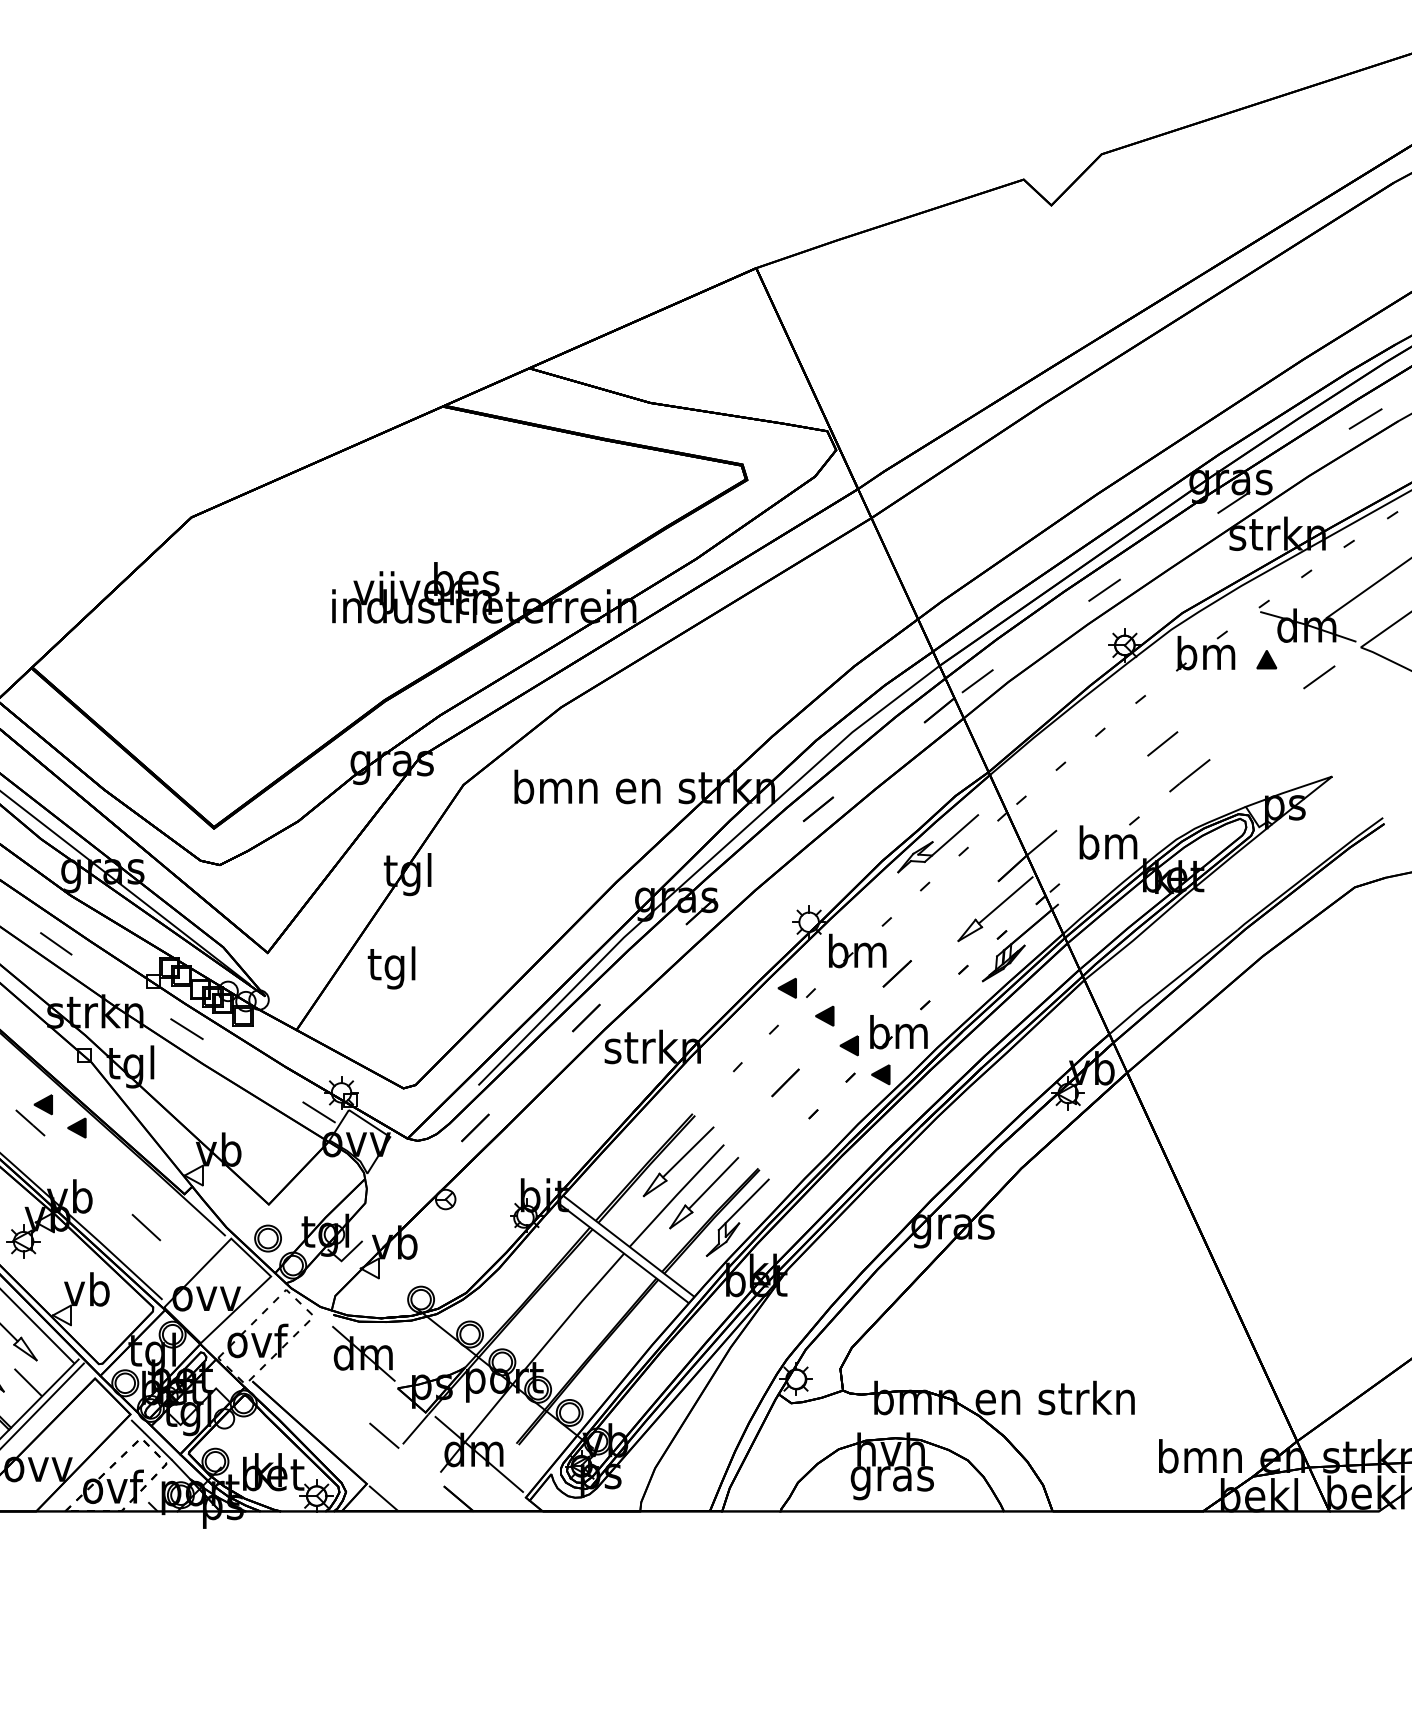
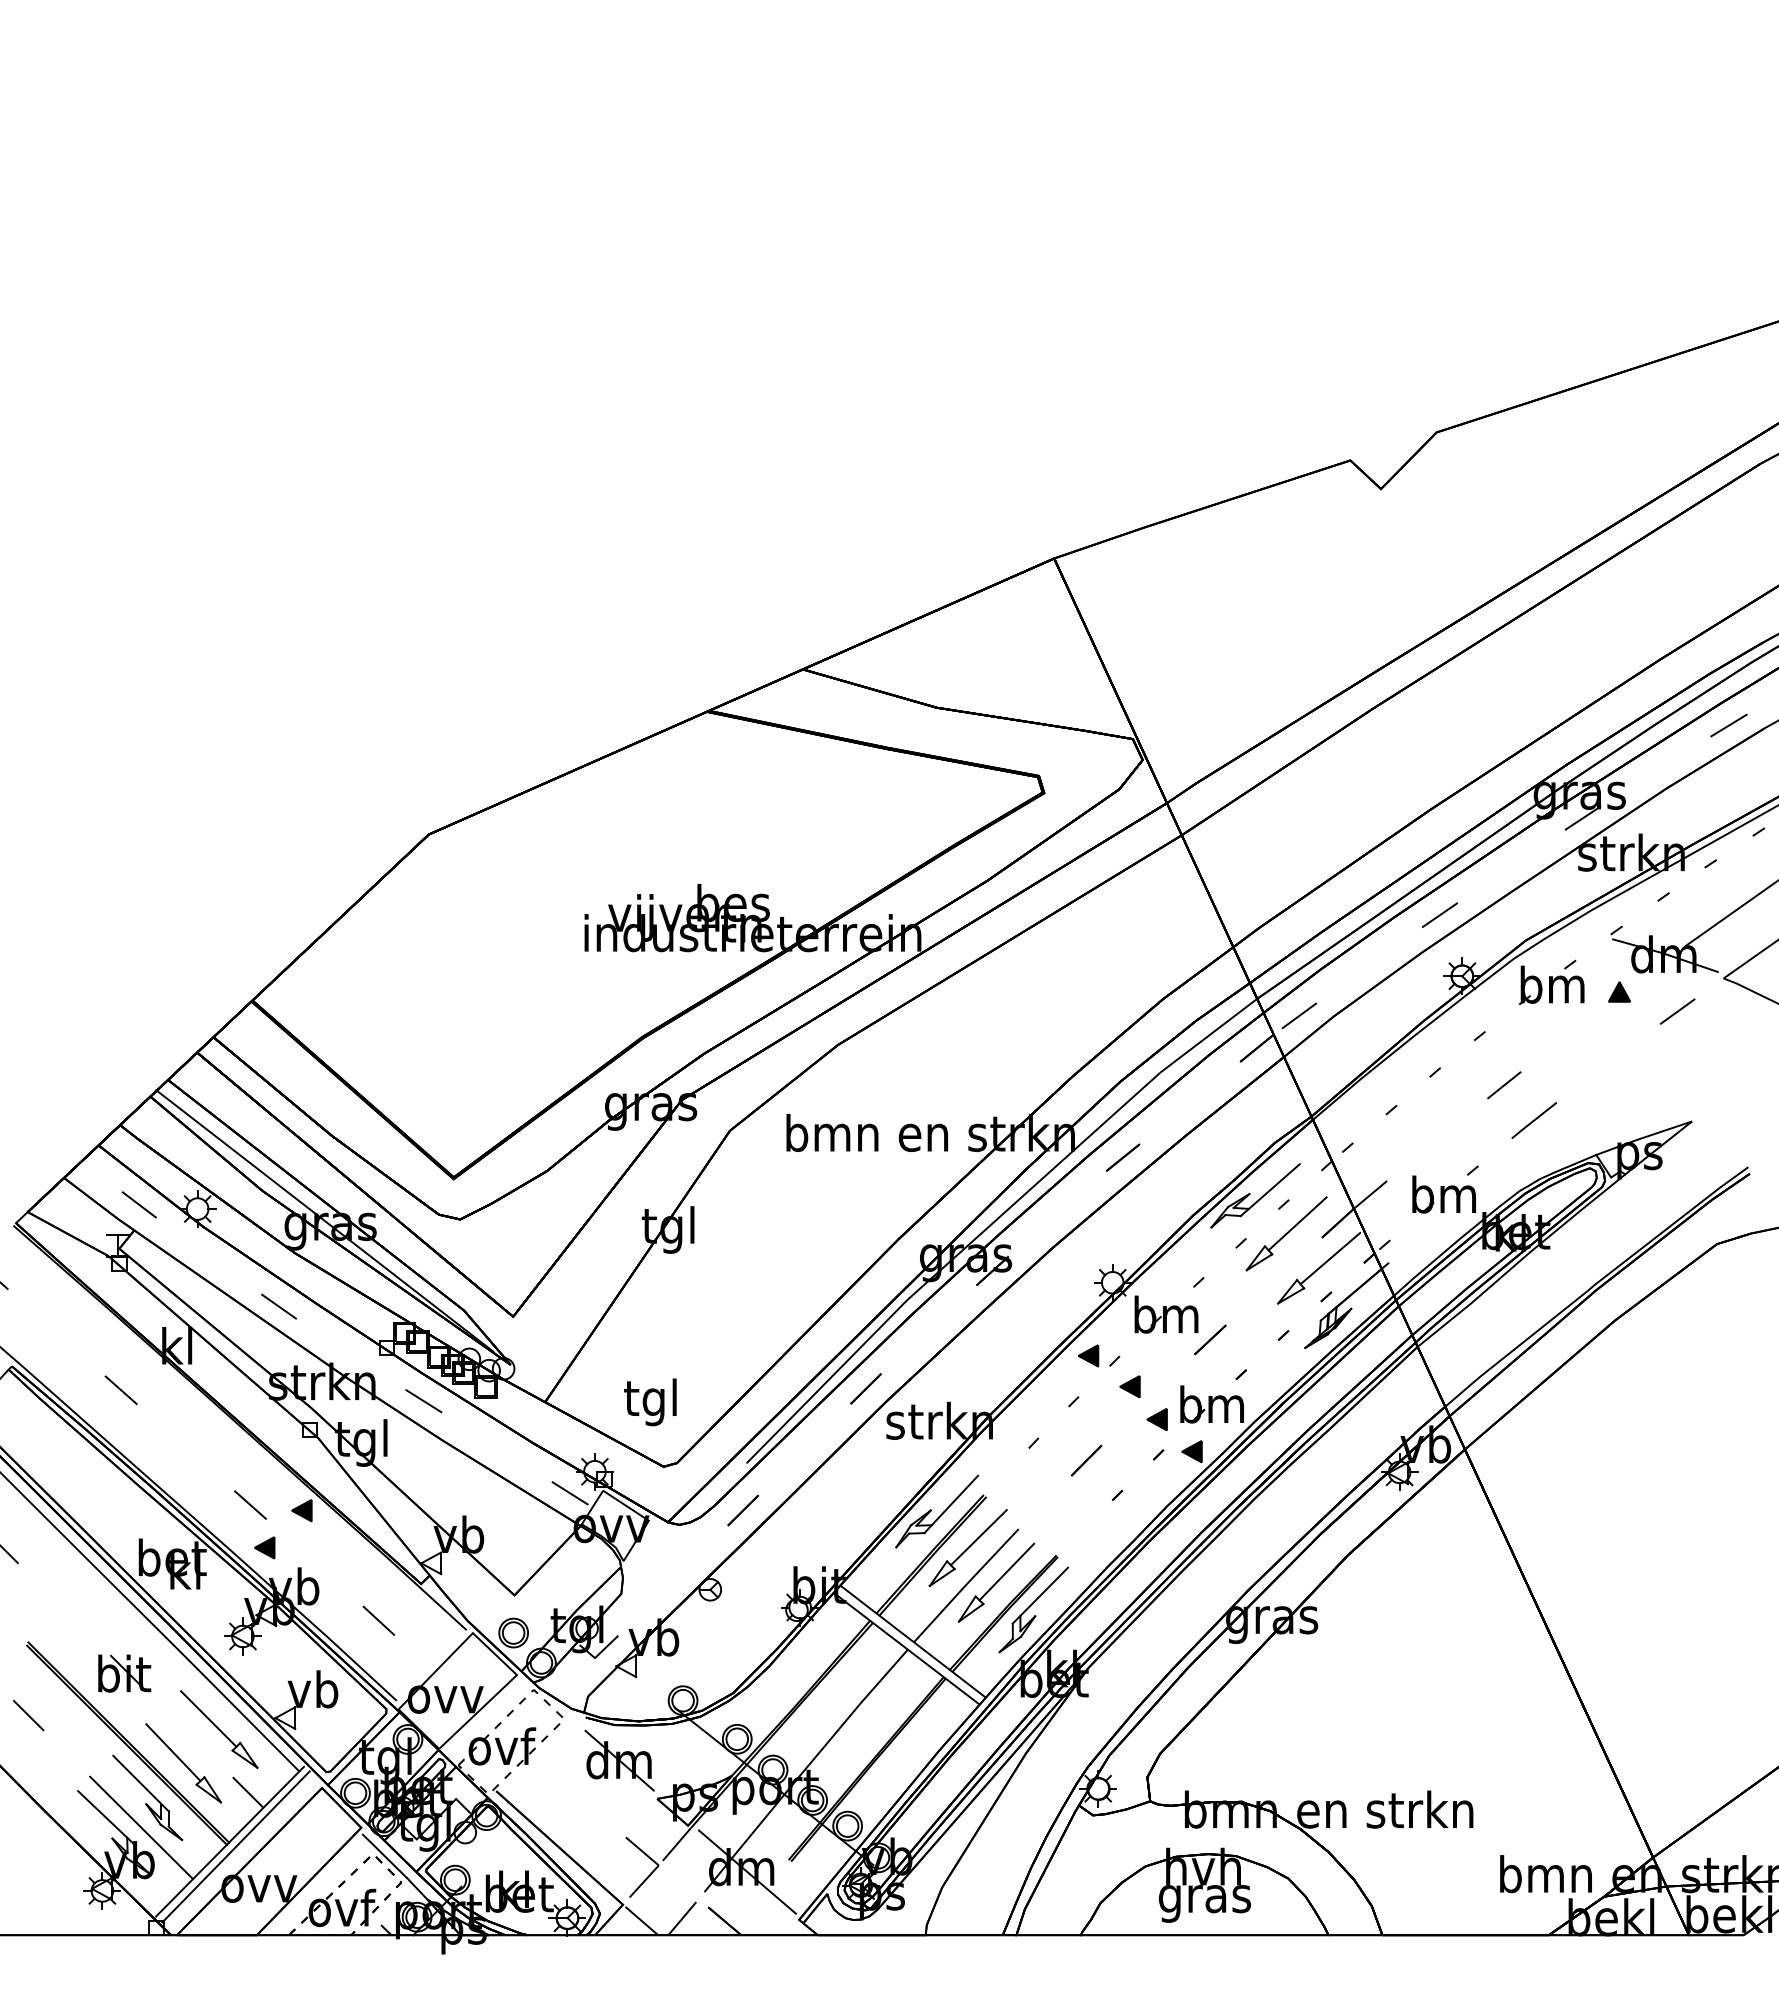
part: (966, 877) -> (1286, 1233), added
text: (391, 968) -> (650, 1402), moved
part: (43, 1104) -> (264, 1547), moved
part: (650, 1128) -> (937, 1511), added
line: (382, 1465) -> (640, 1884), added
line: (421, 1495) -> (683, 1917), added

